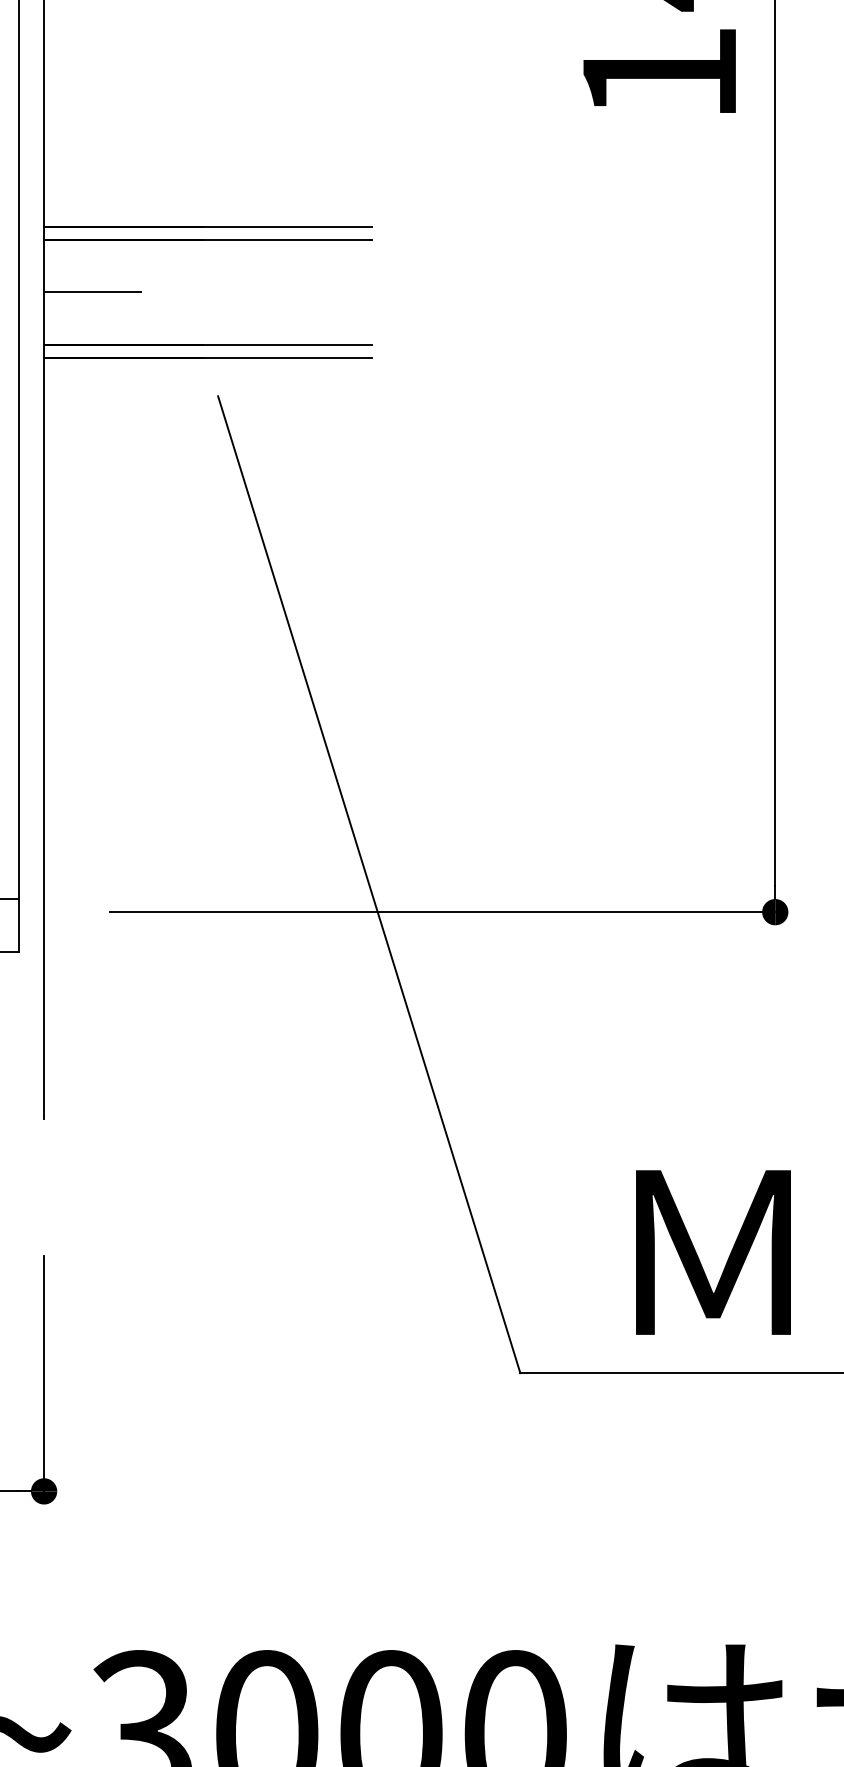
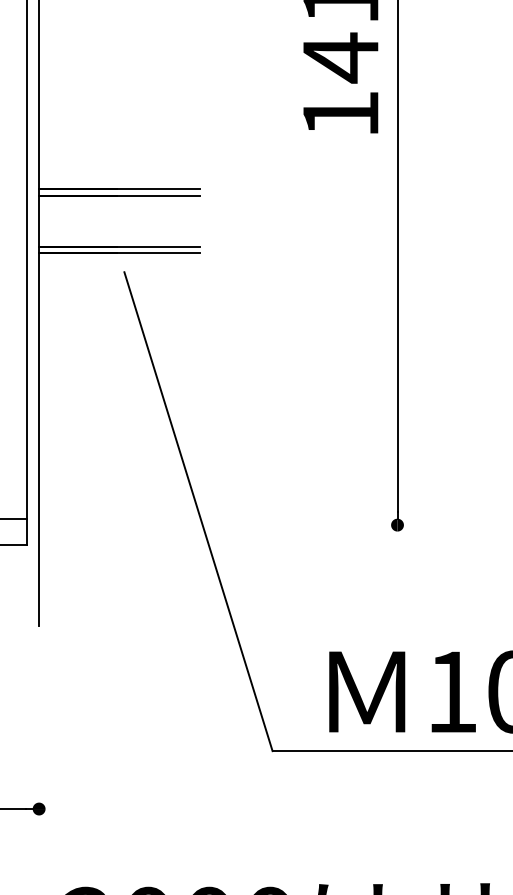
line: (93, 292) -> (63, 221), removed
line: (442, 912) -> (234, 525), removed
line: (44, 1374) -> (39, 751), removed

